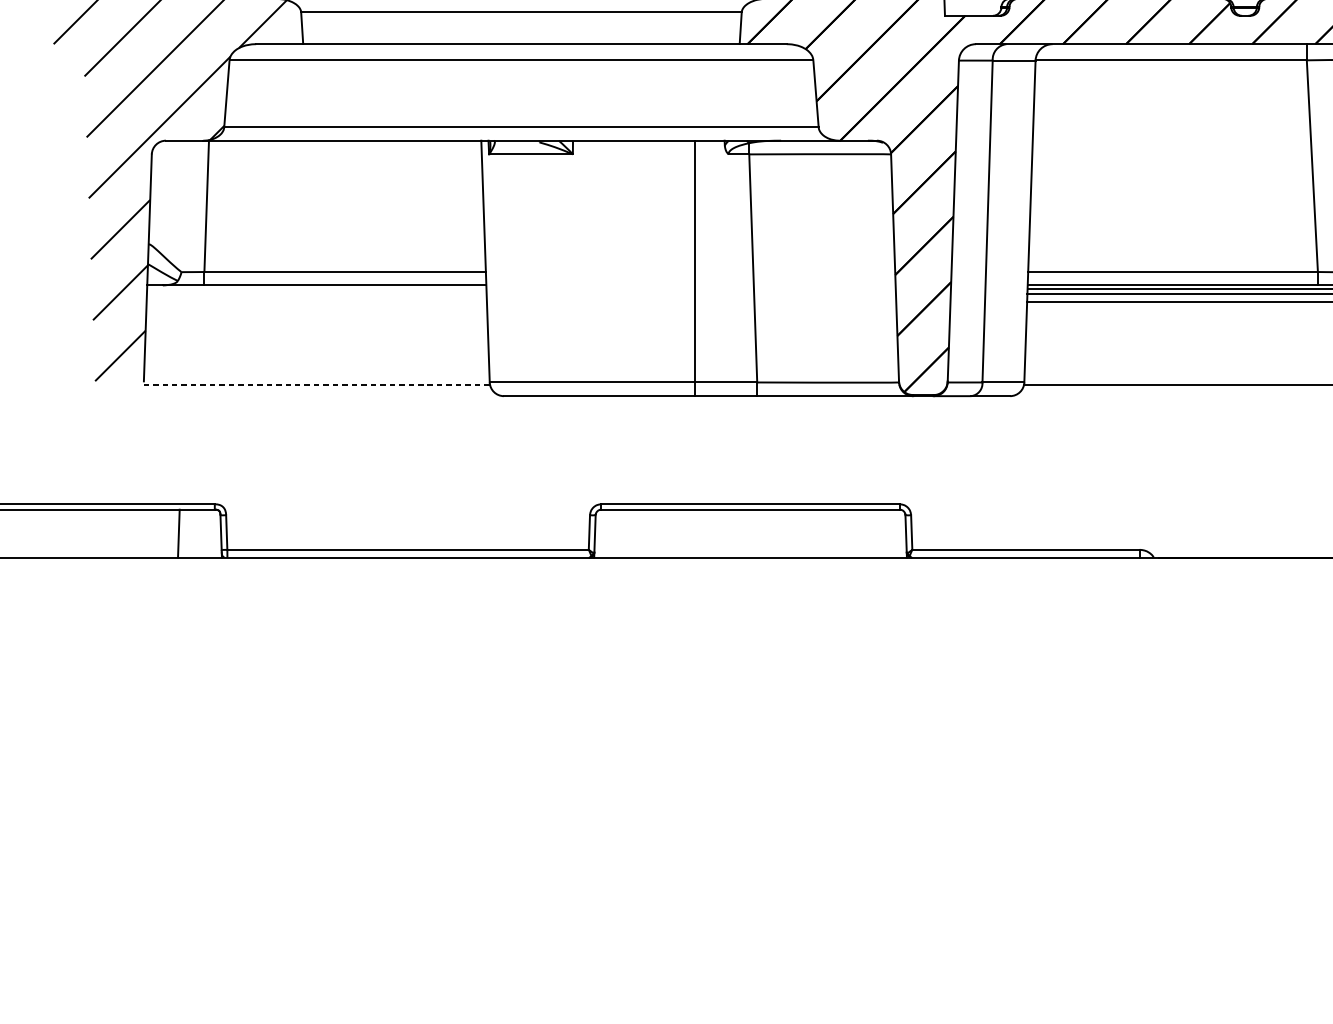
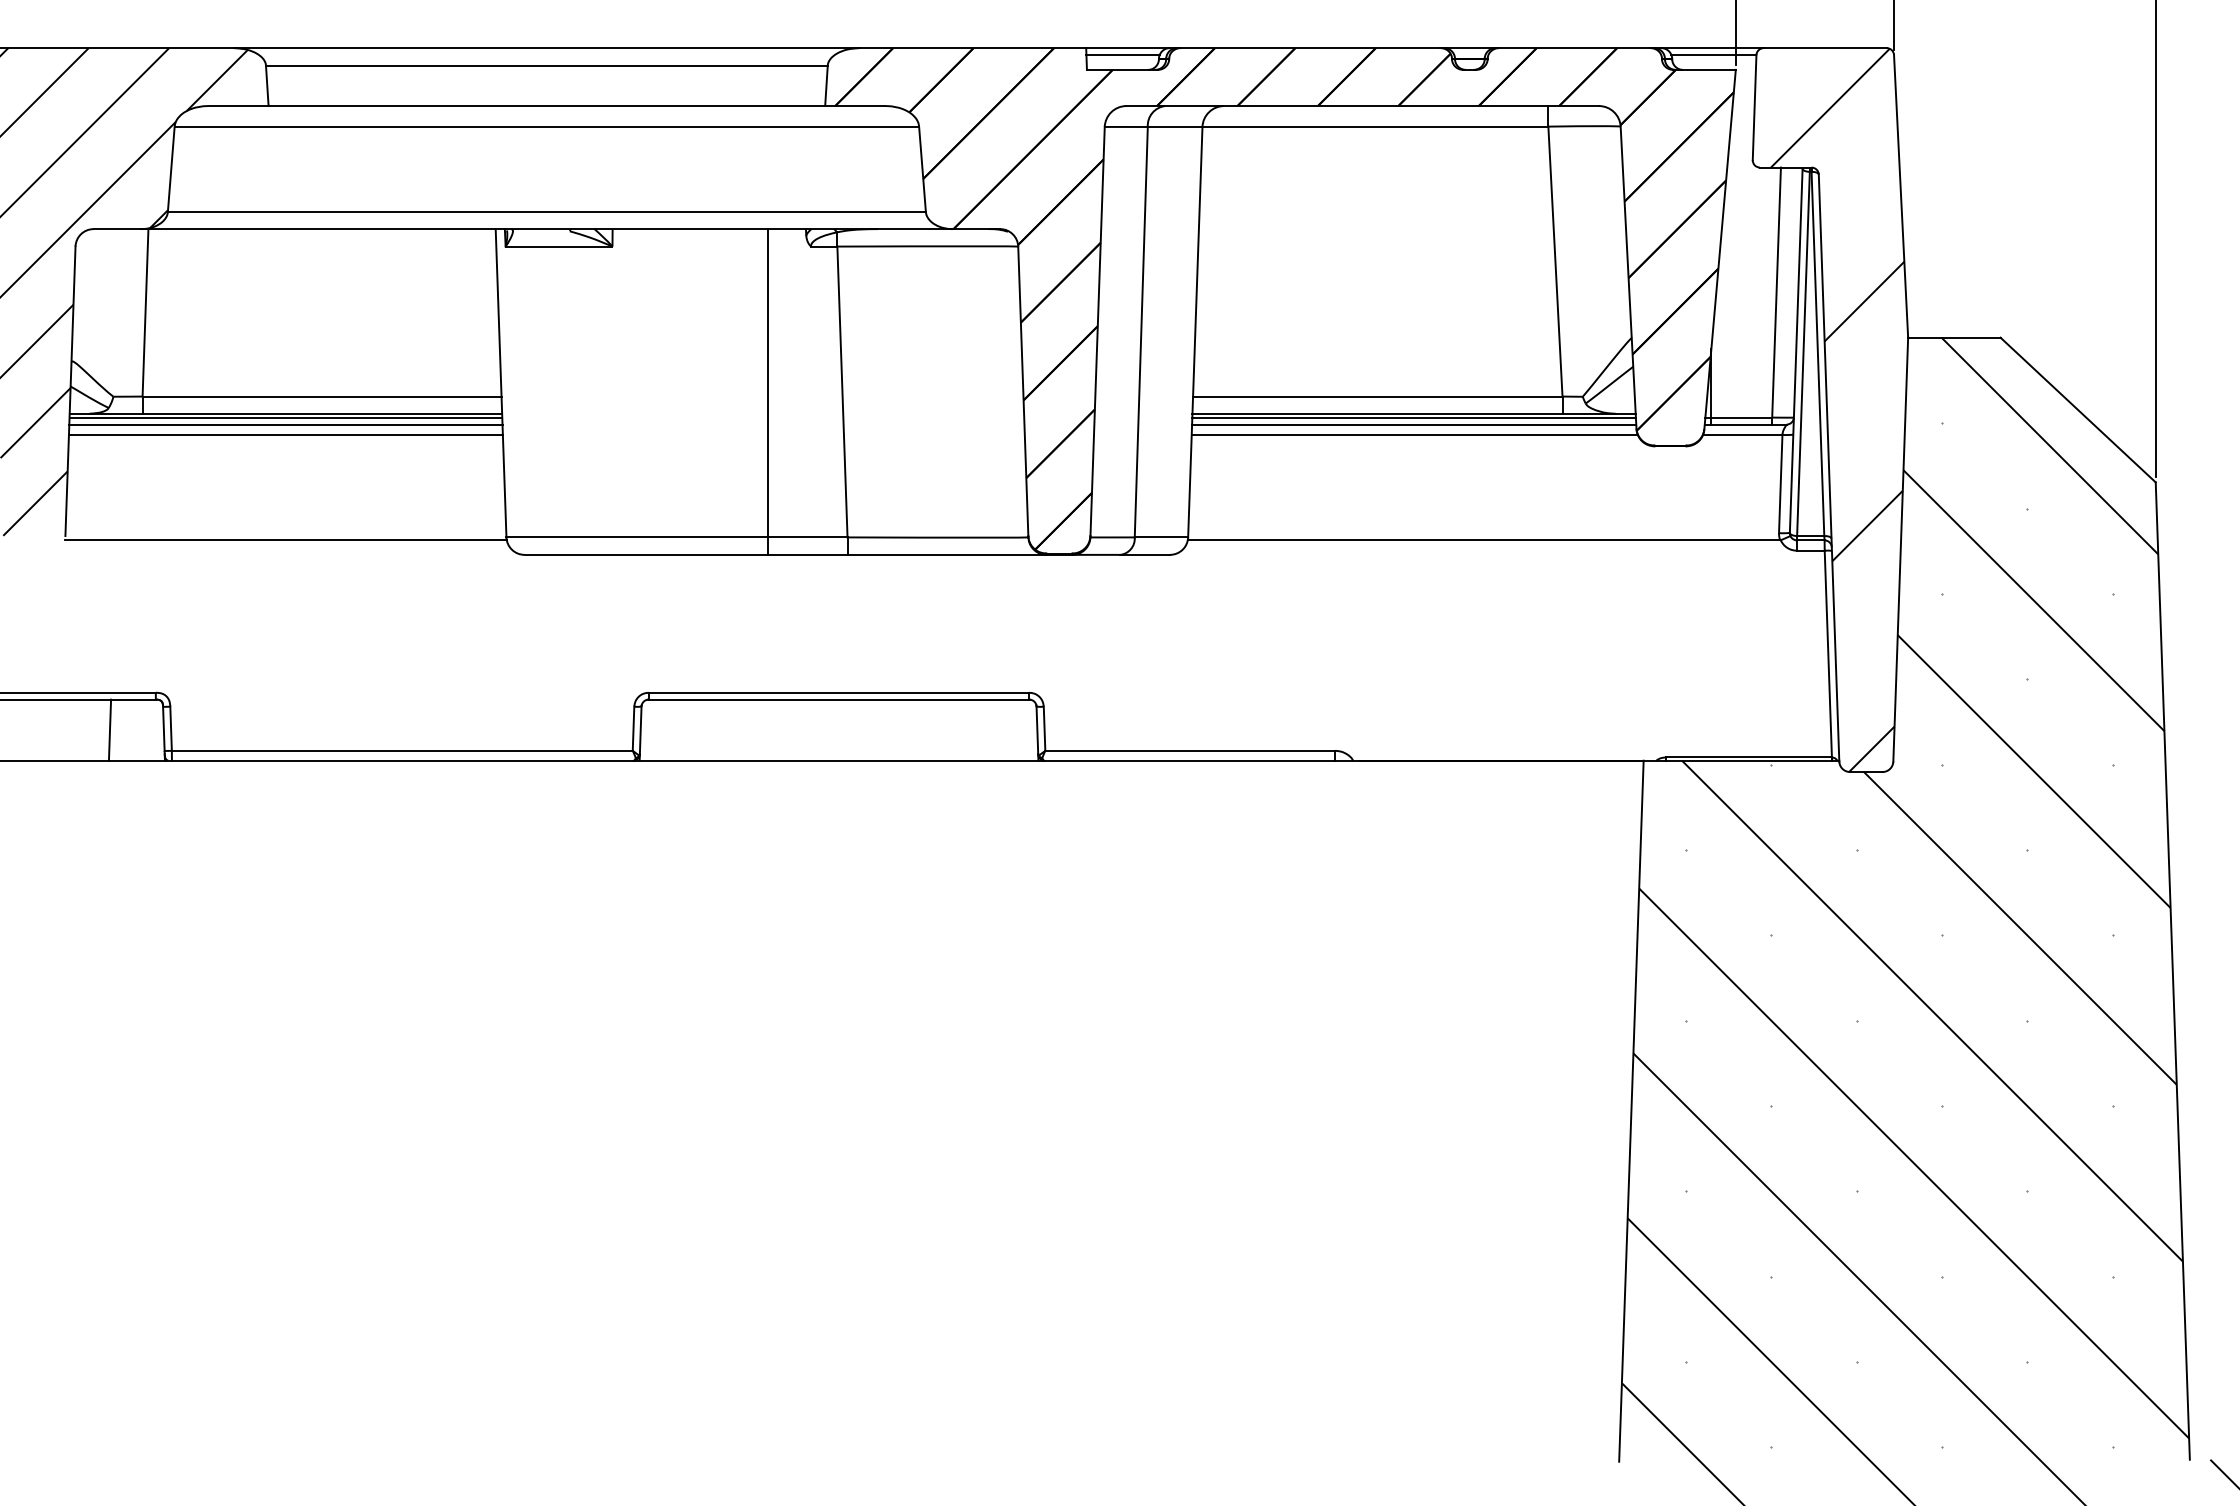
line: (972, 4) -> (1122, 55), added
line: (316, 289) -> (285, 418), added
line: (316, 293) -> (285, 424), added
line: (316, 301) -> (285, 434), added
line: (316, 384) -> (285, 540), dashed -> solid

